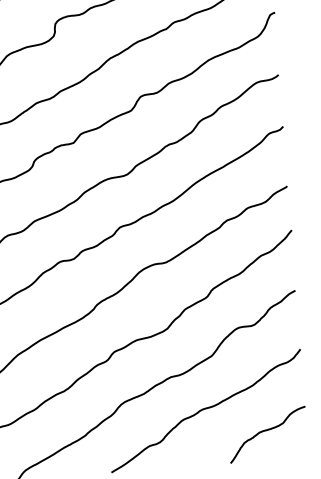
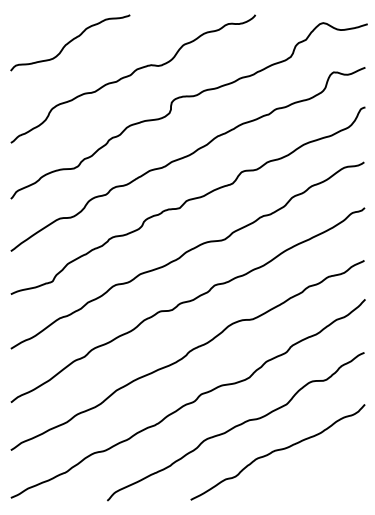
curve: (266, 431) -> (329, 474), removed

